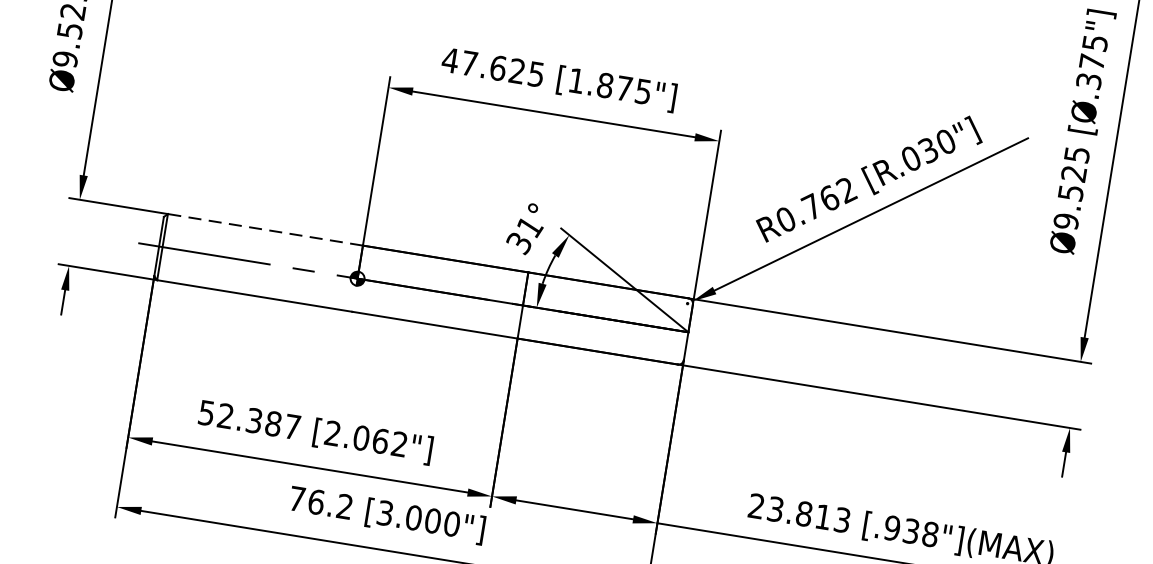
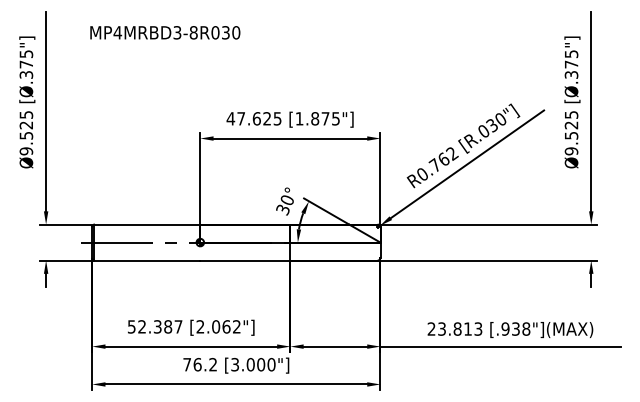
text: (530, 227) -> (287, 200), 31° -> 30°
line: (264, 229) -> (146, 224), dashed -> solid

